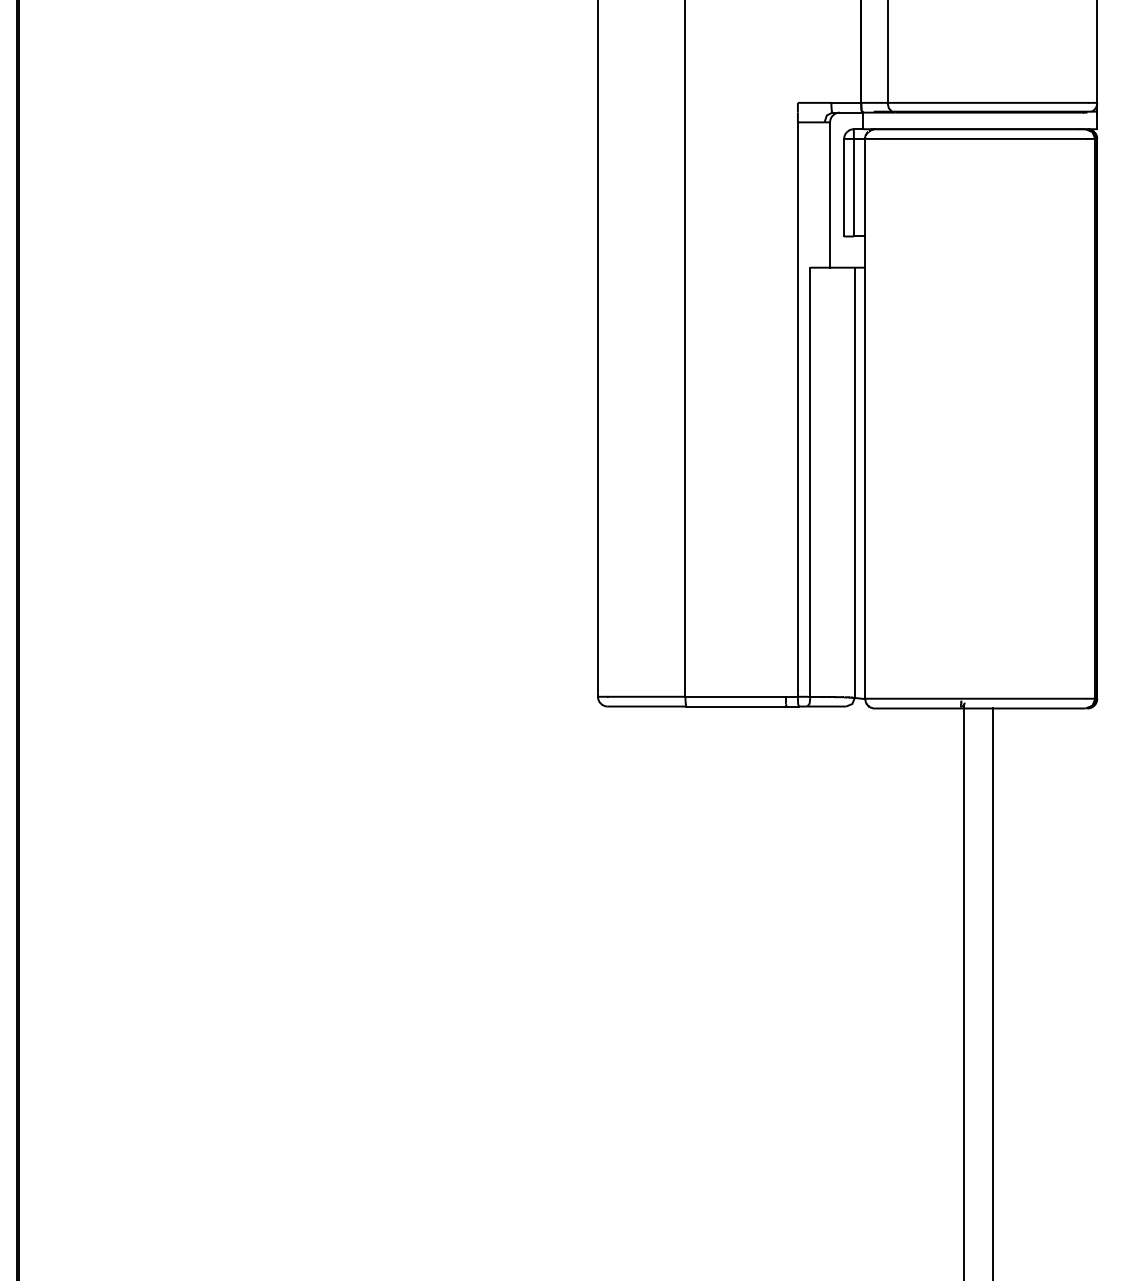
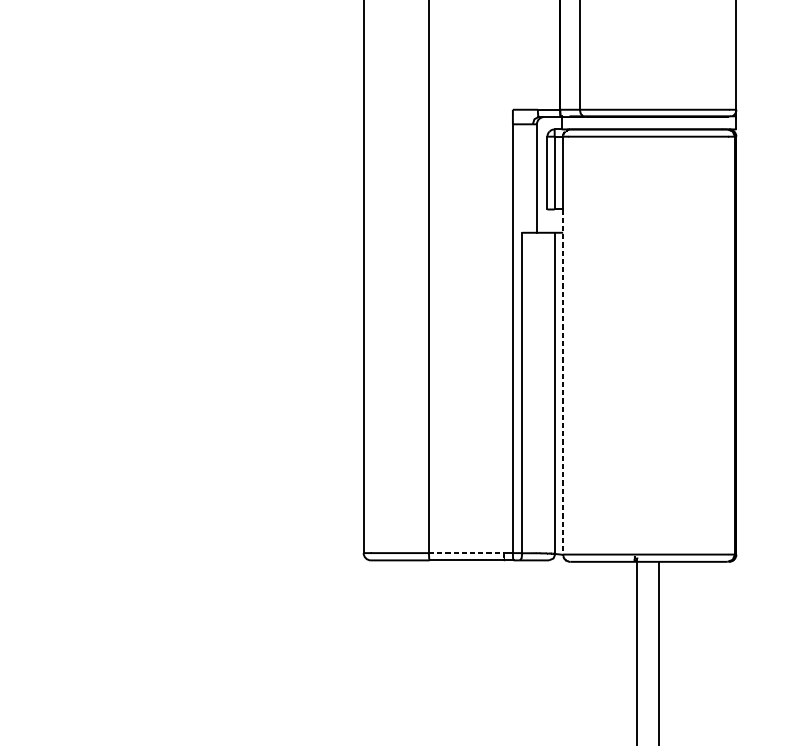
line: (865, 468) -> (563, 382), solid -> dashed
line: (736, 696) -> (467, 552), solid -> dashed

